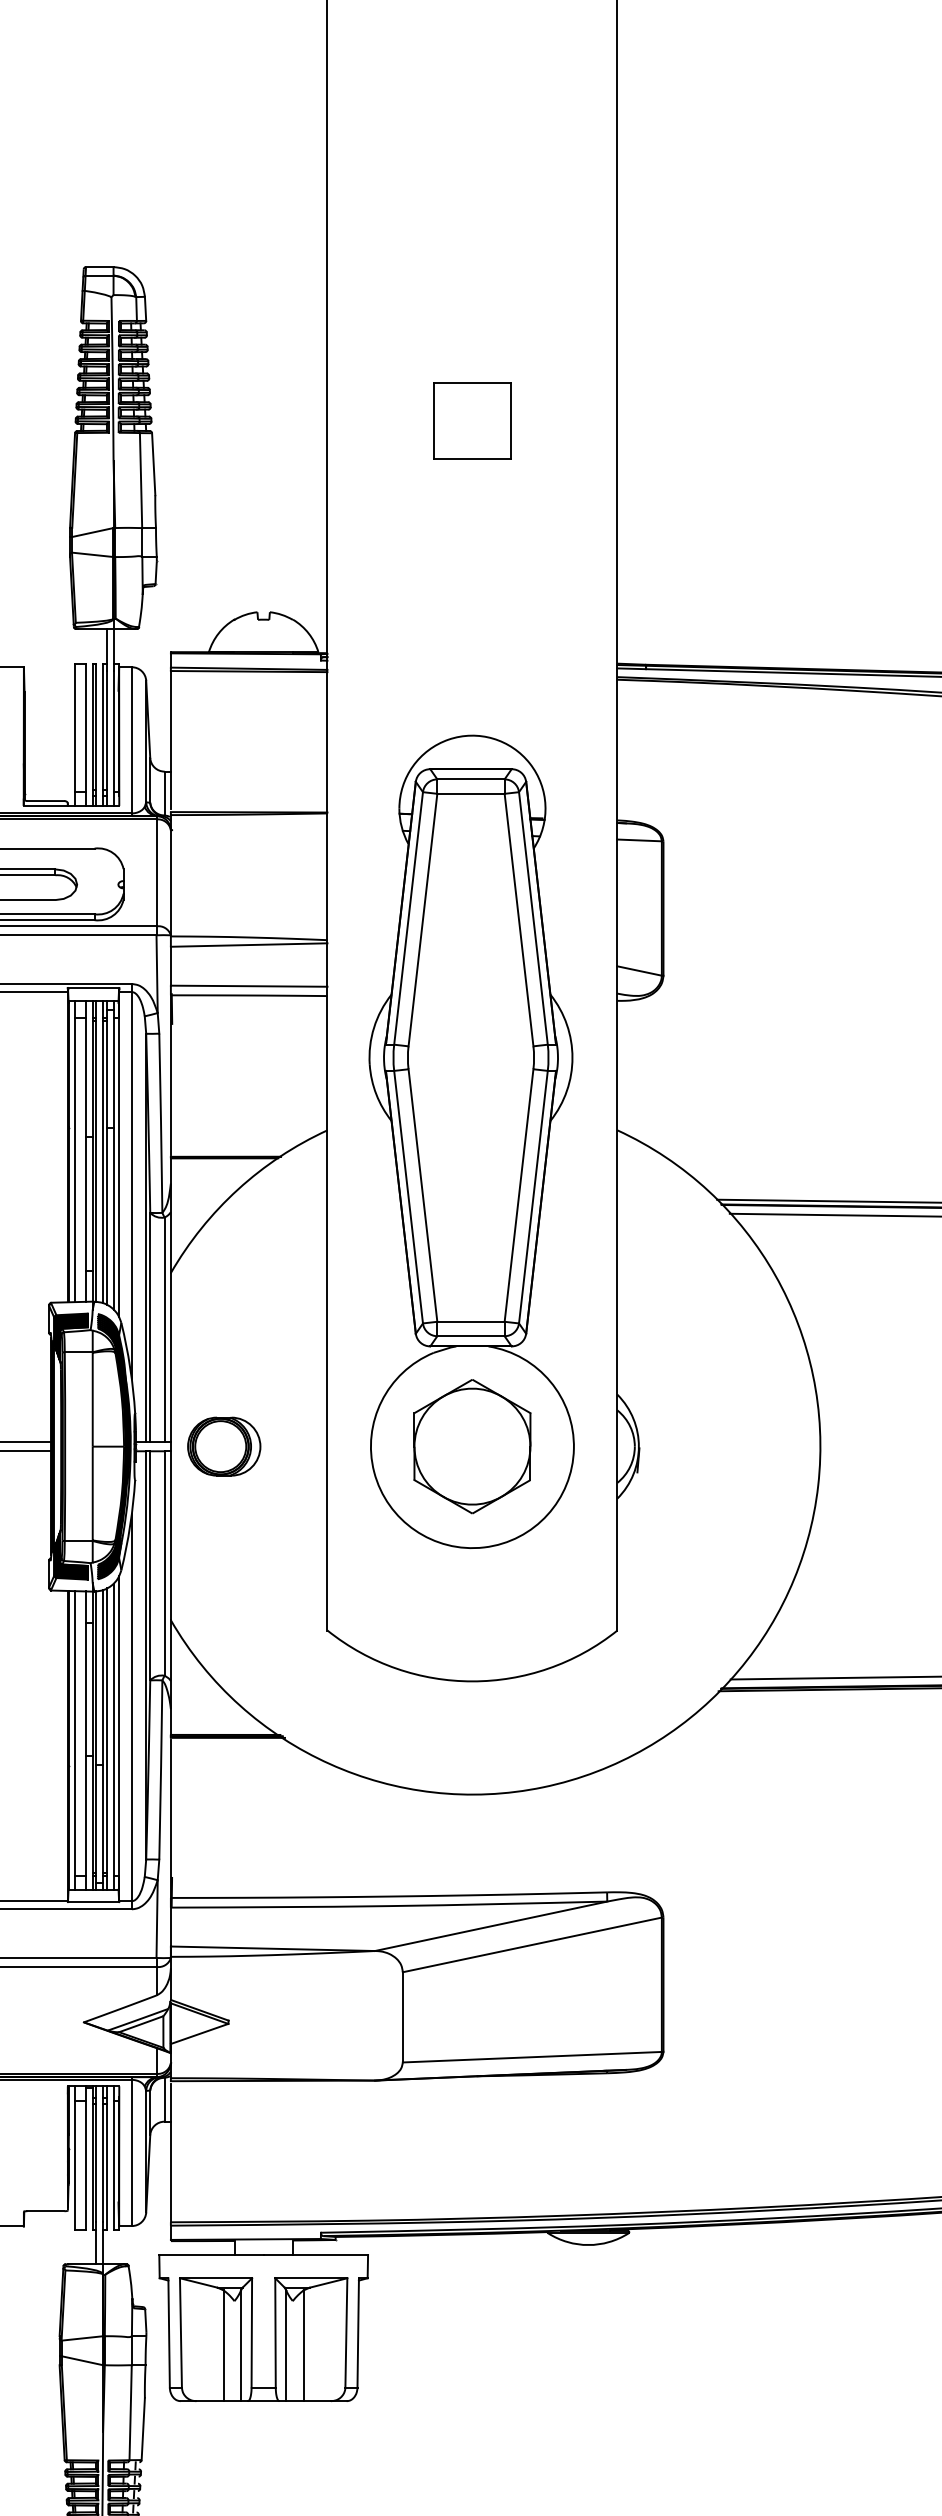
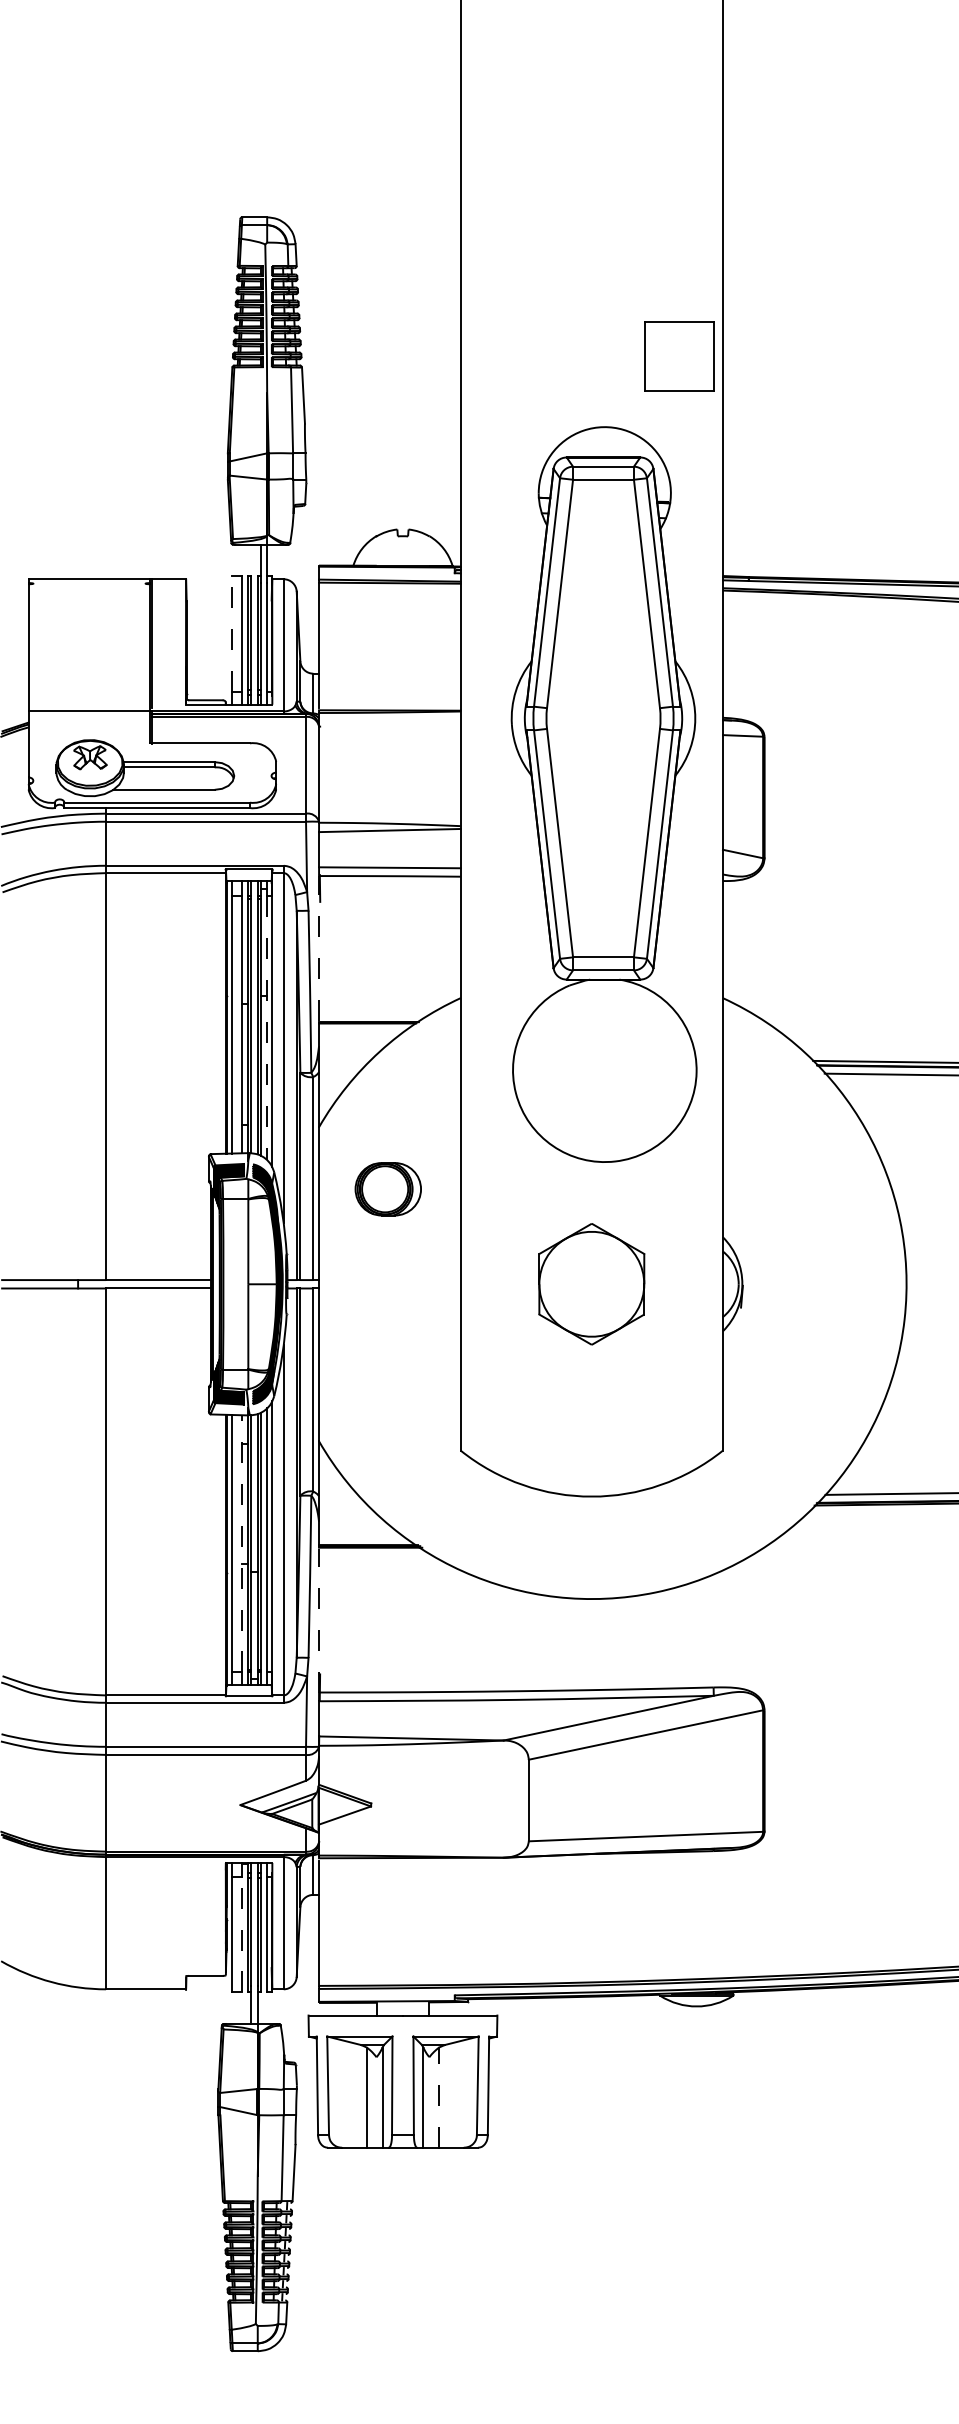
part: (472, 420) -> (679, 356), moved
line: (74, 728) -> (231, 634), solid -> dashed
line: (171, 1074) -> (319, 947), solid -> dashed
part: (470, 1141) -> (603, 794), moved
line: (113, 1163) -> (267, 1028), solid -> dashed
part: (223, 1446) -> (387, 1189), moved
line: (86, 1733) -> (242, 1543), solid -> dashed
line: (171, 1818) -> (319, 1620), solid -> dashed
line: (86, 2165) -> (242, 1934), solid -> dashed
line: (304, 2345) -> (439, 2097), solid -> dashed

